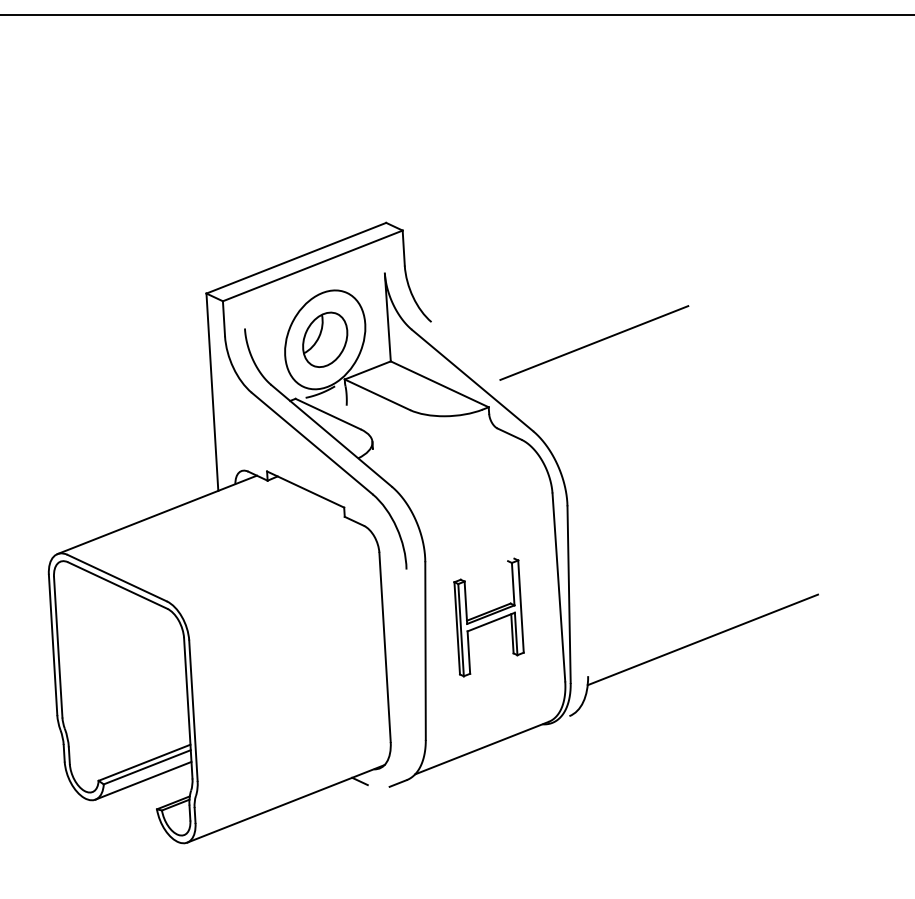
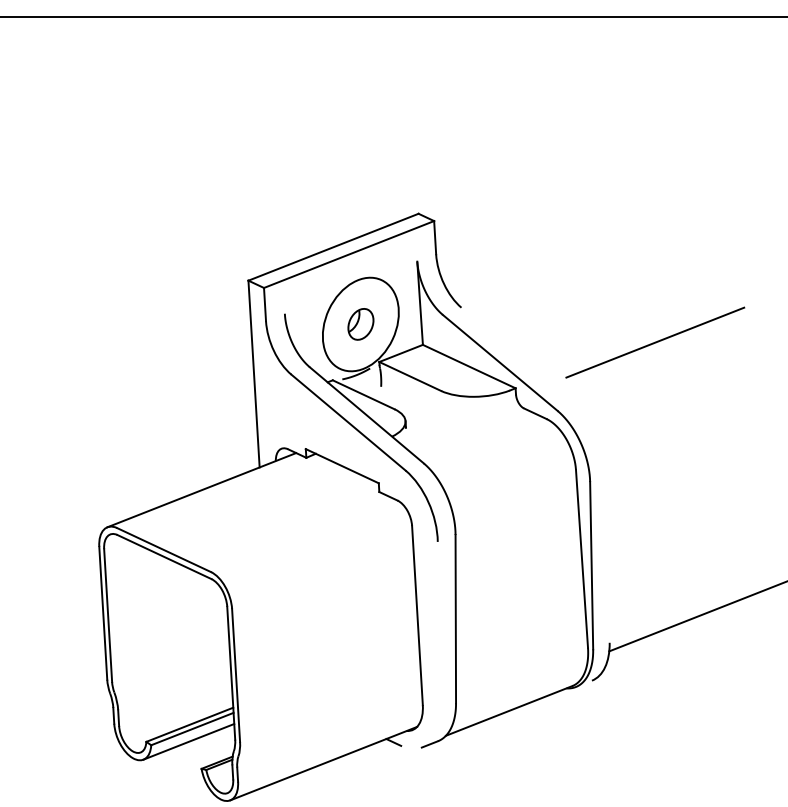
part: (325, 339) -> (361, 324), size x0.6
line: (594, 342) -> (655, 342), moved
part: (488, 617) -> (515, 587), removed

